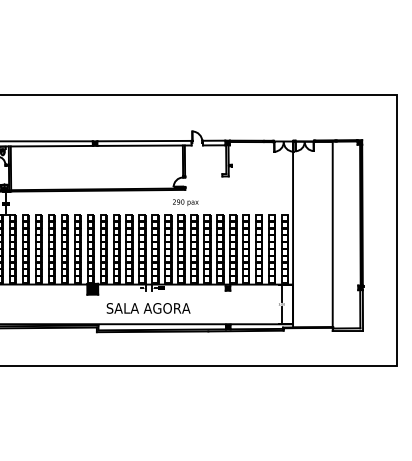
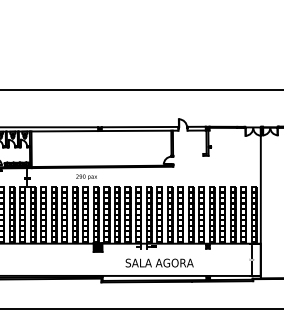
text: (185, 202) -> (86, 177), moved
text: (148, 308) -> (159, 263), moved

